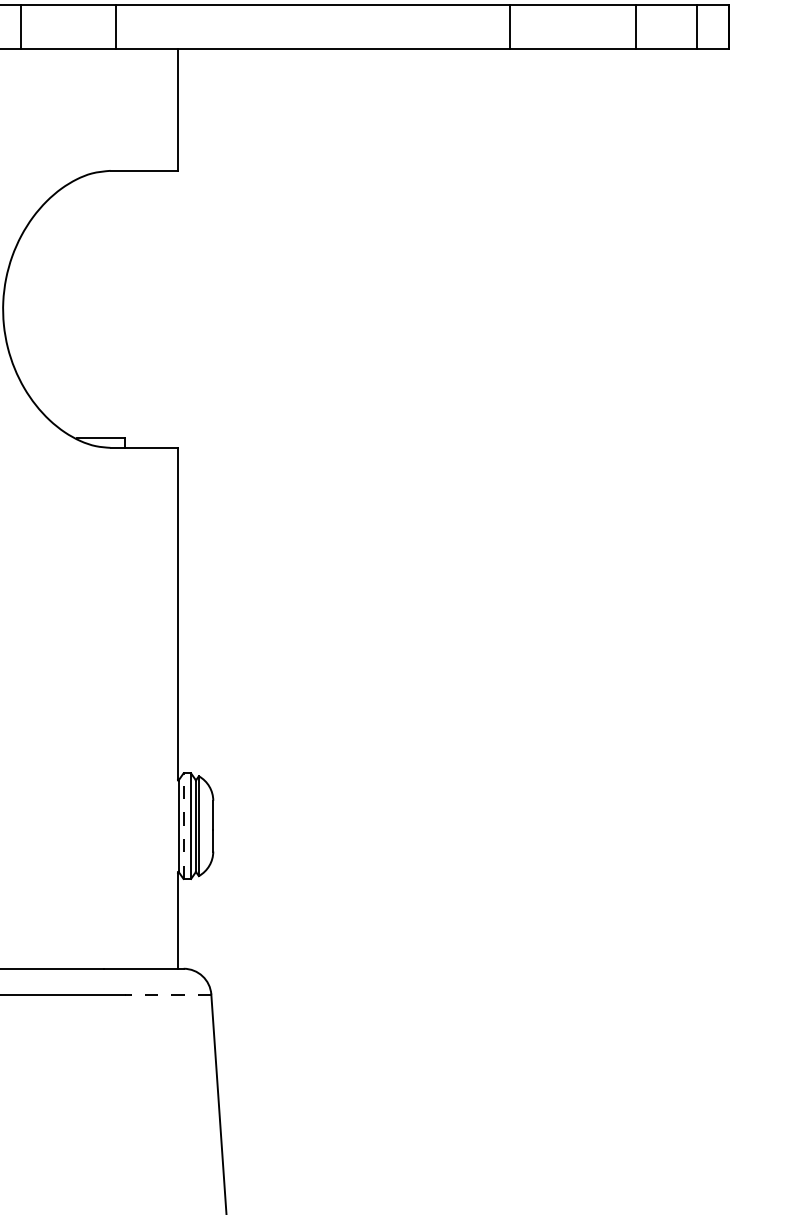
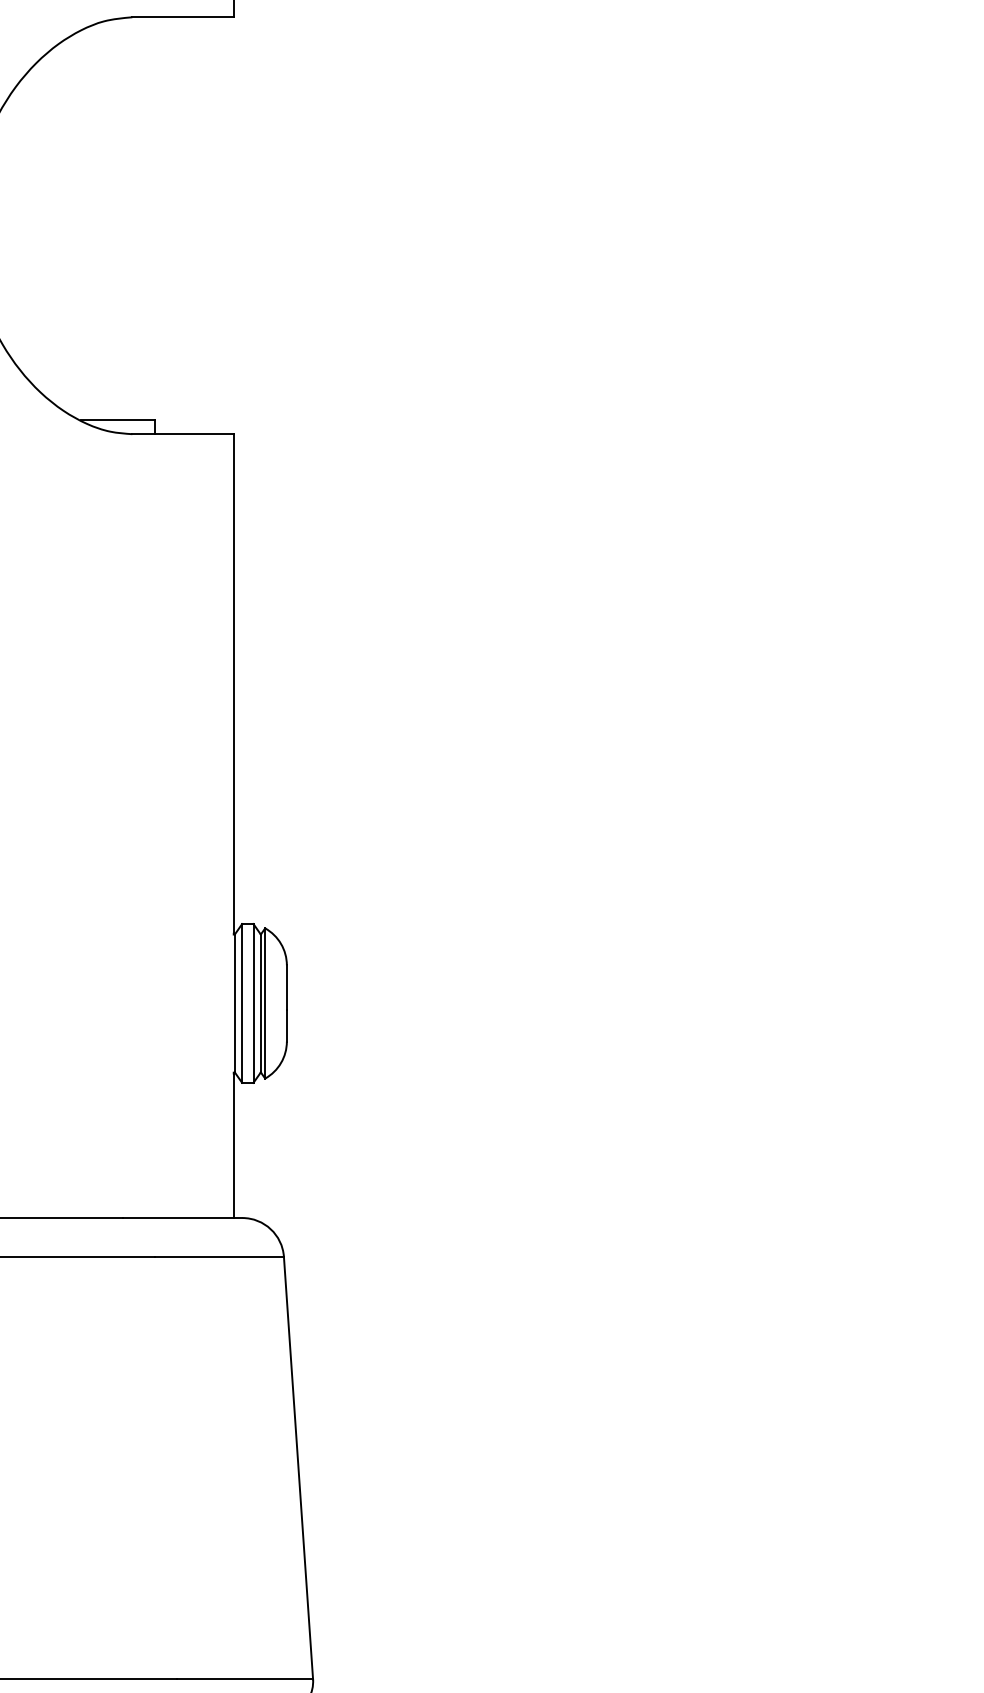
line: (183, 826) -> (242, 1003), dashed -> solid
line: (168, 994) -> (219, 1256), dashed -> solid

